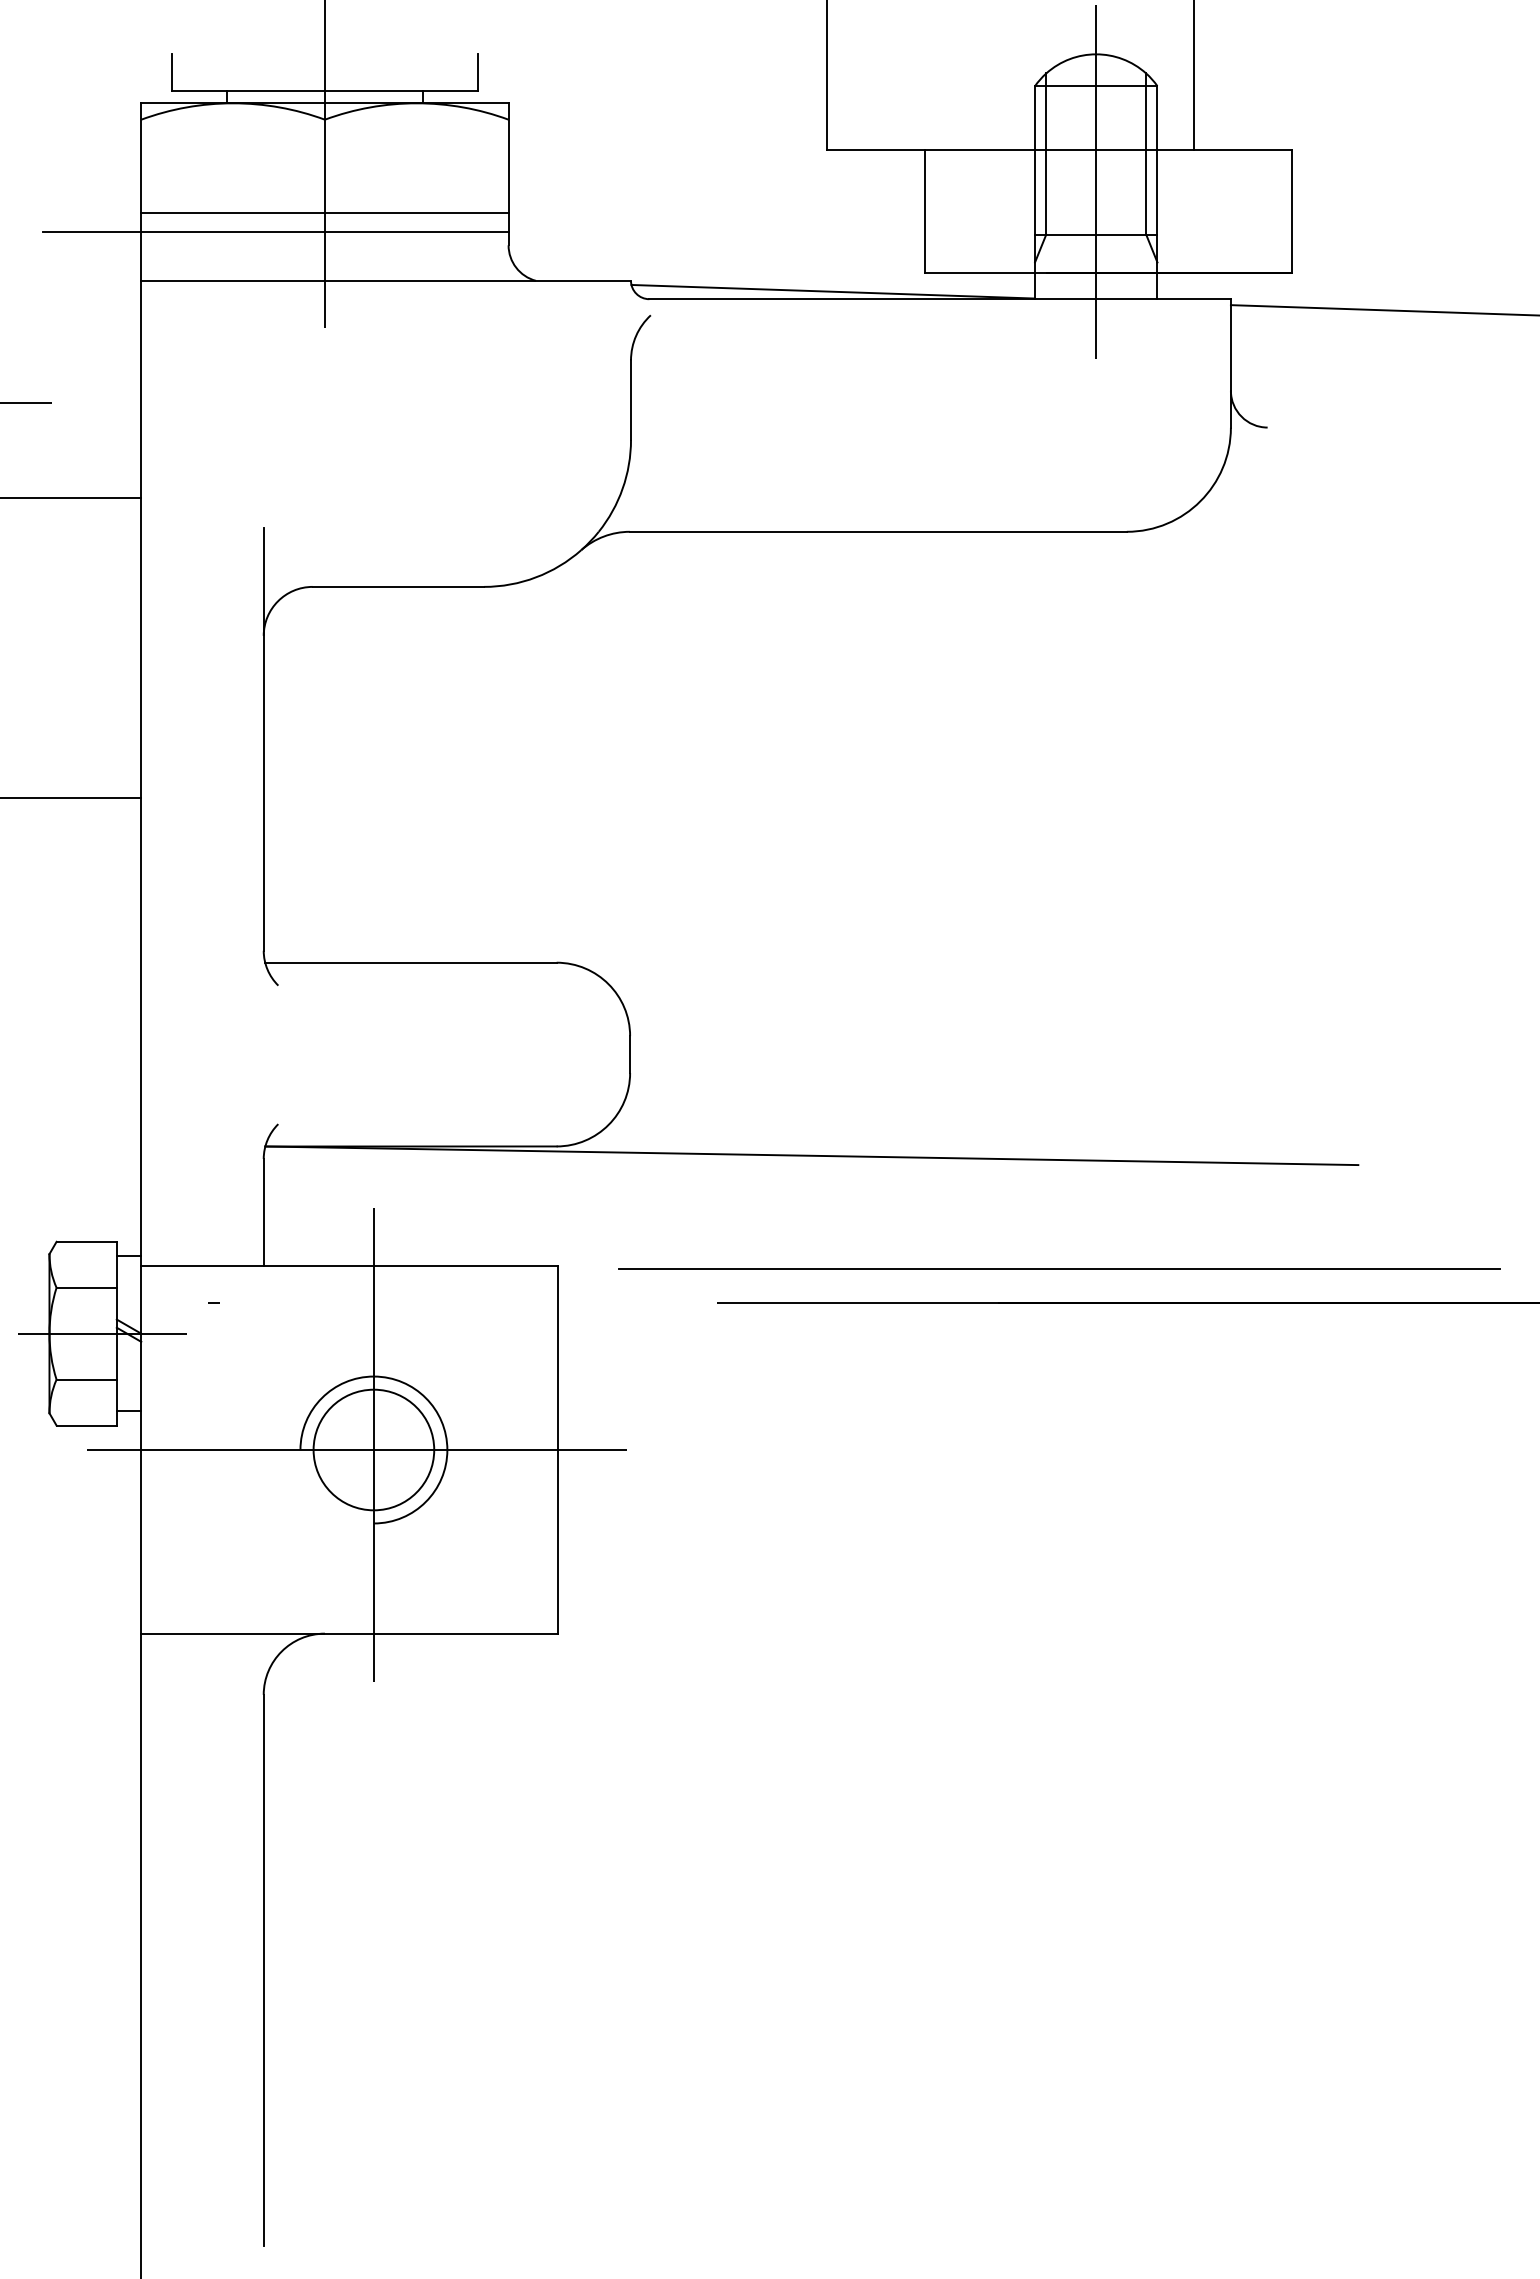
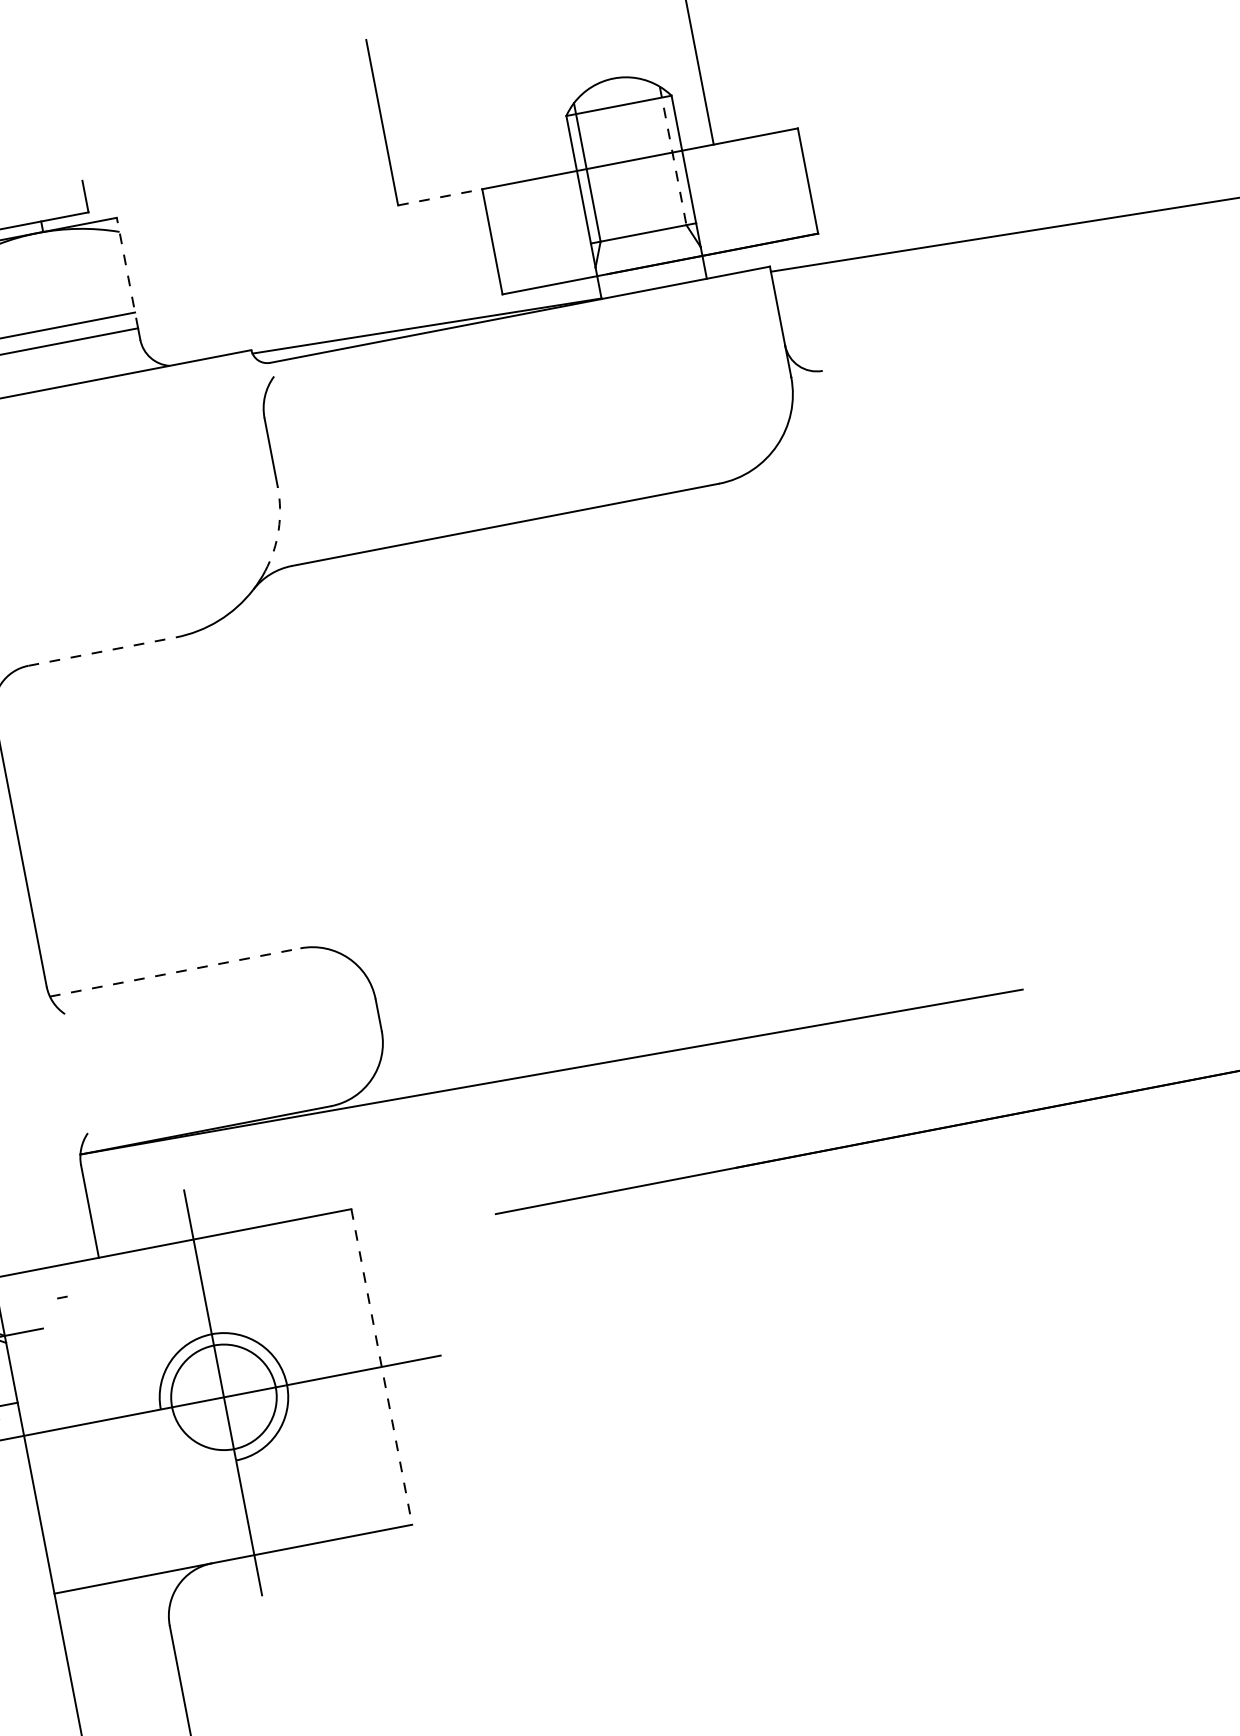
line: (875, 150) -> (439, 197), solid -> dashed
line: (1146, 154) -> (673, 156), solid -> dashed
line: (508, 167) -> (127, 273), solid -> dashed
line: (1096, 181) -> (634, 187), removed
arc: (622, 488) -> (278, 529), solid -> dashed
line: (398, 586) -> (102, 651), solid -> dashed
line: (410, 962) -> (174, 972), solid -> dashed
line: (1059, 1268) -> (783, 1127), removed
line: (557, 1450) -> (381, 1367), solid -> dashed

